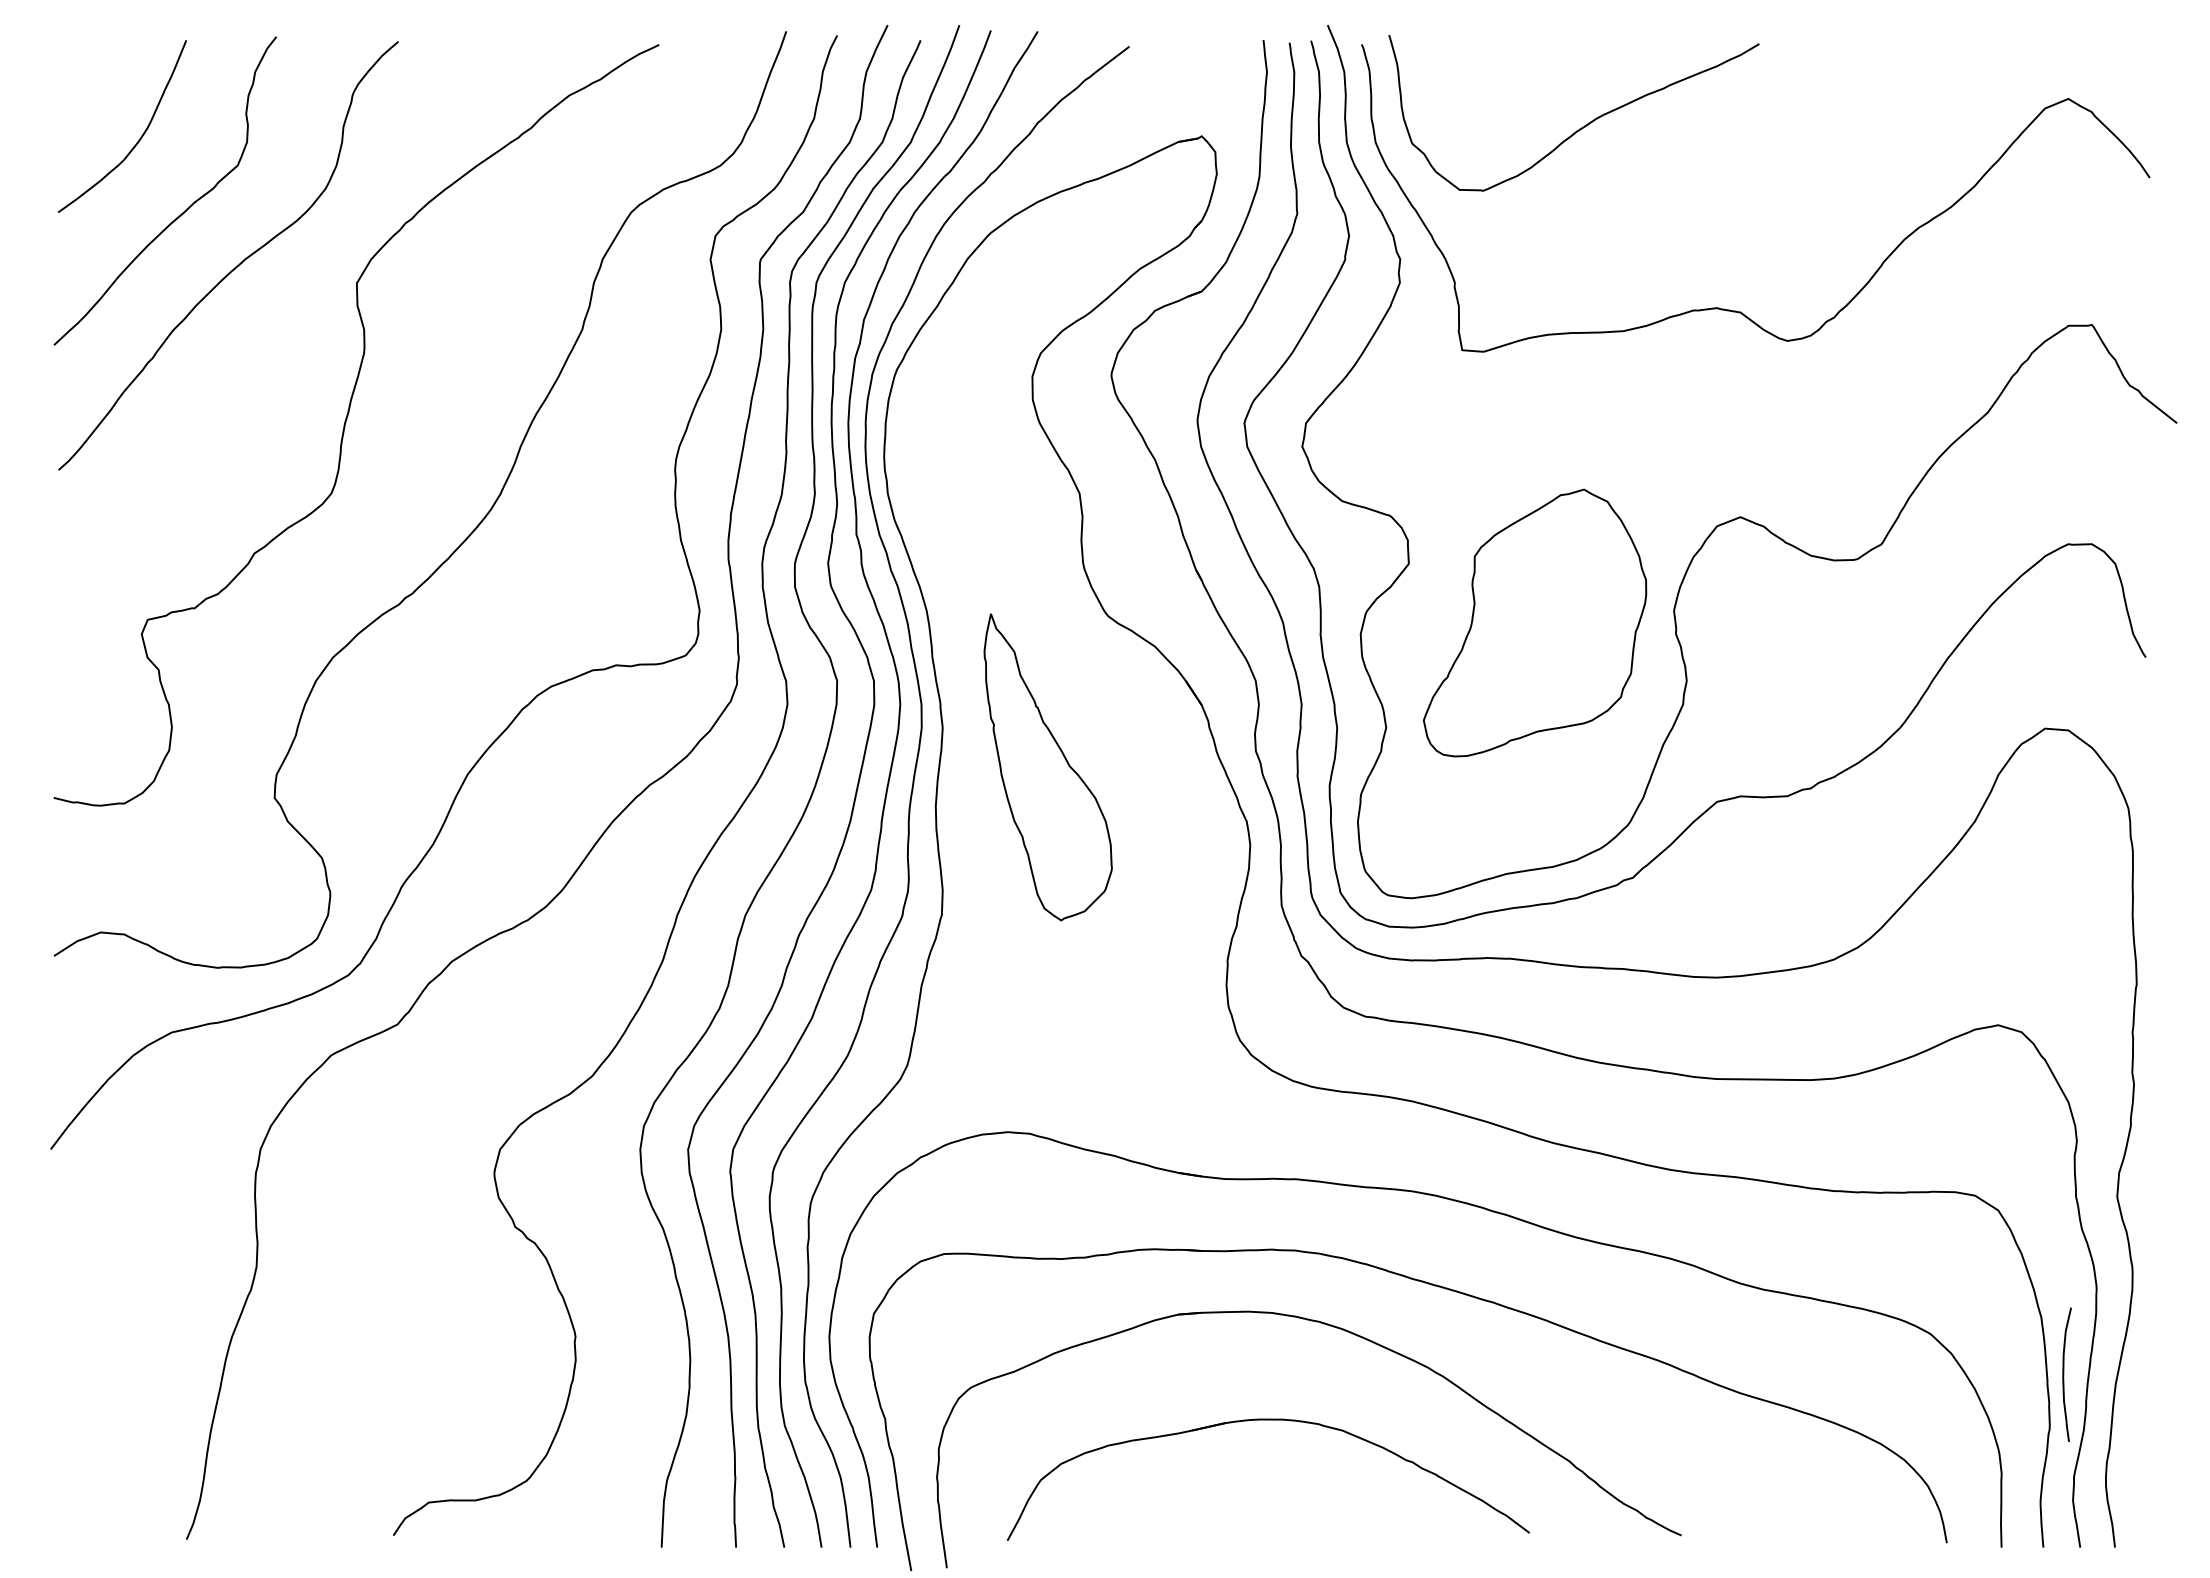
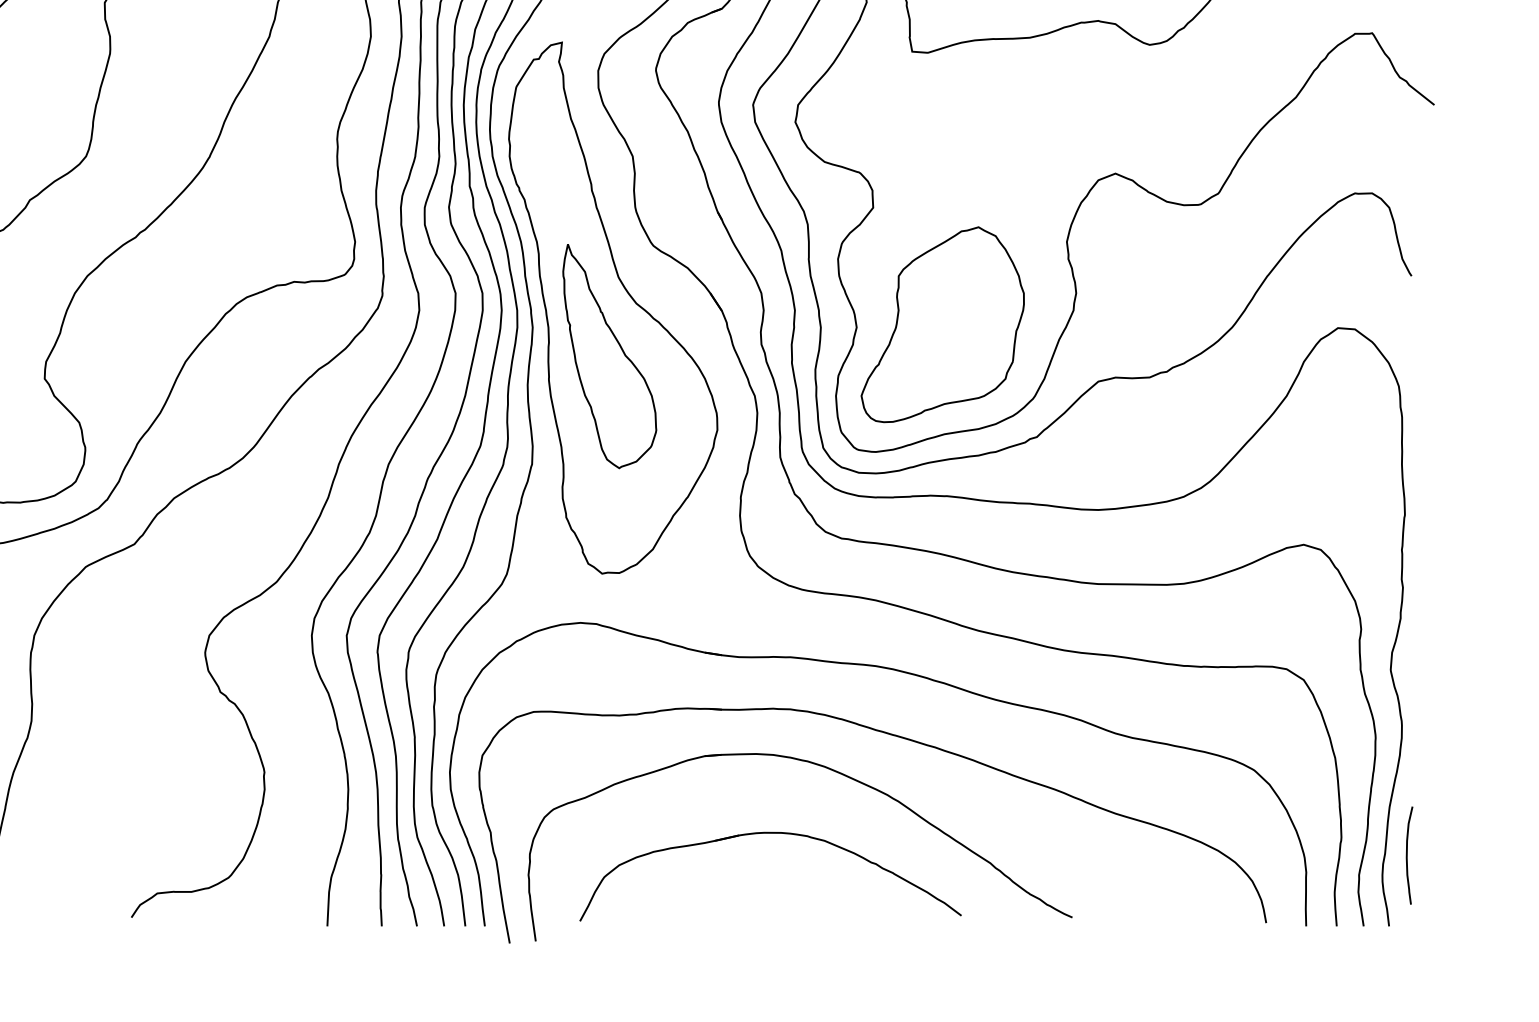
part: (1535, 622) -> (943, 324), moved
part: (1052, 700) -> (612, 307), added
curve: (2064, 1374) -> (1407, 855), moved

